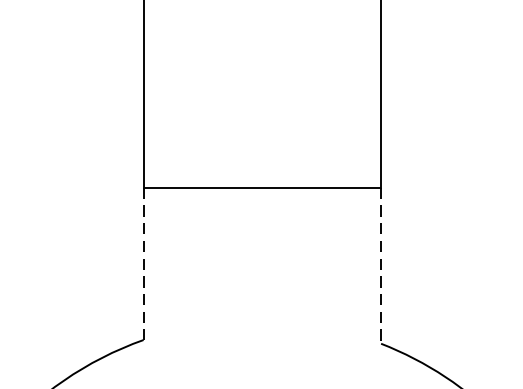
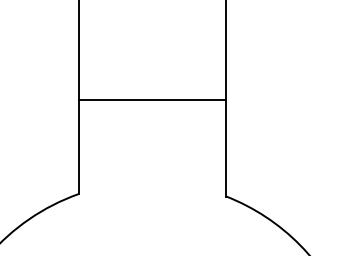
line: (143, 264) -> (78, 147), dashed -> solid
line: (381, 266) -> (226, 148), dashed -> solid

